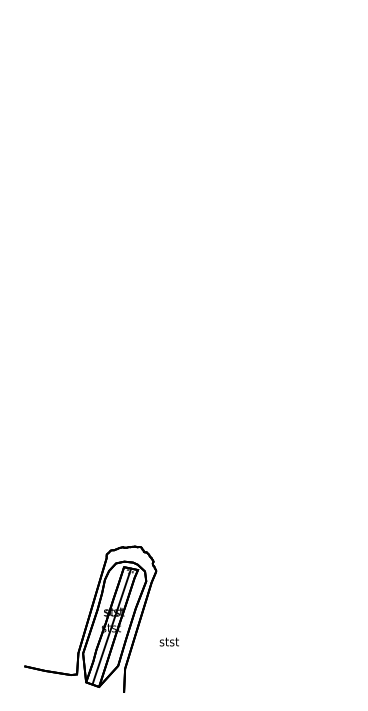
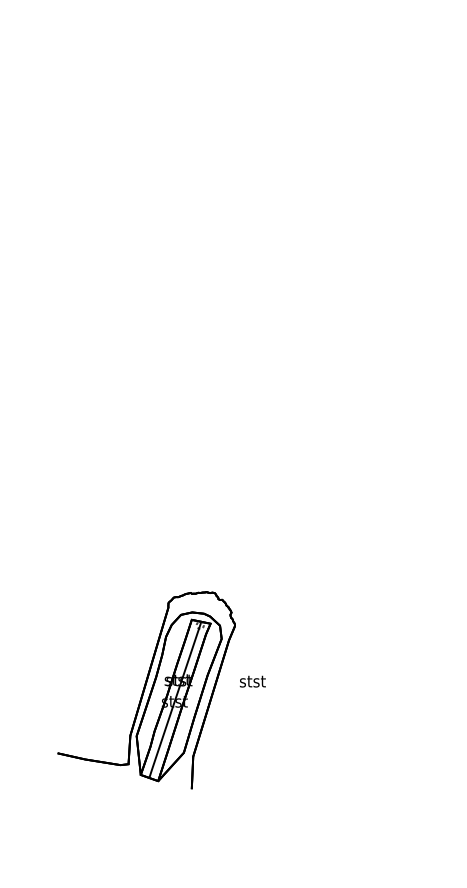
text: (168, 641) -> (251, 680), moved

